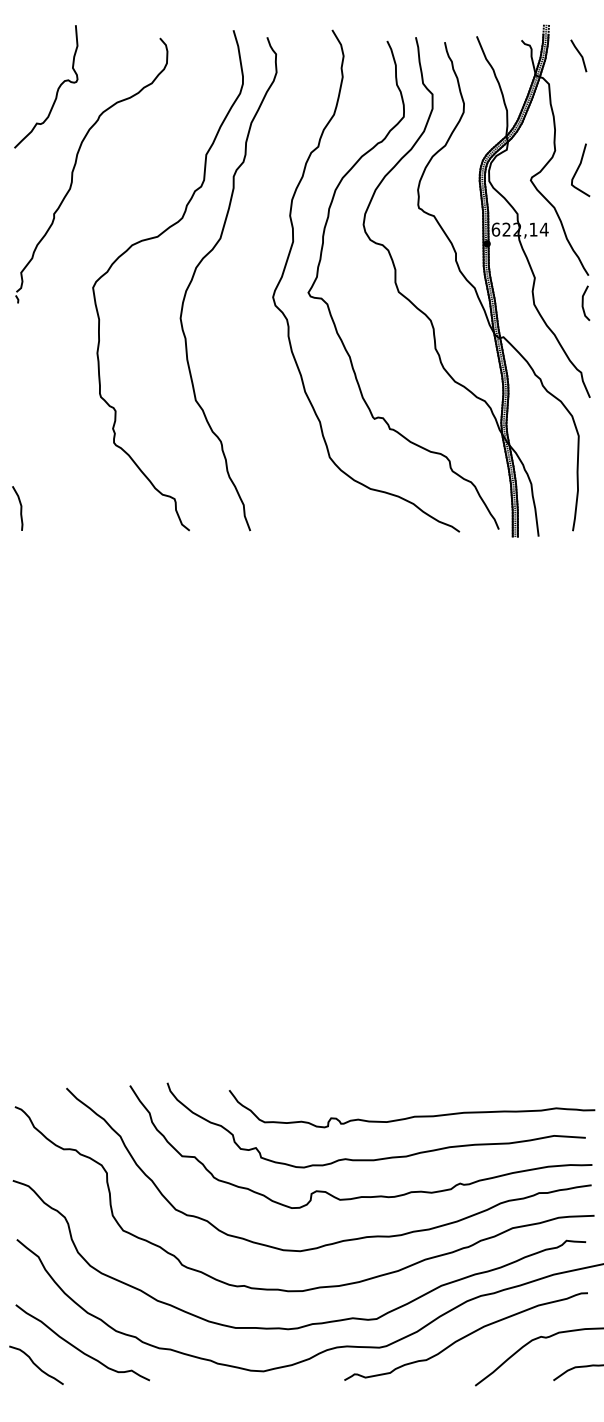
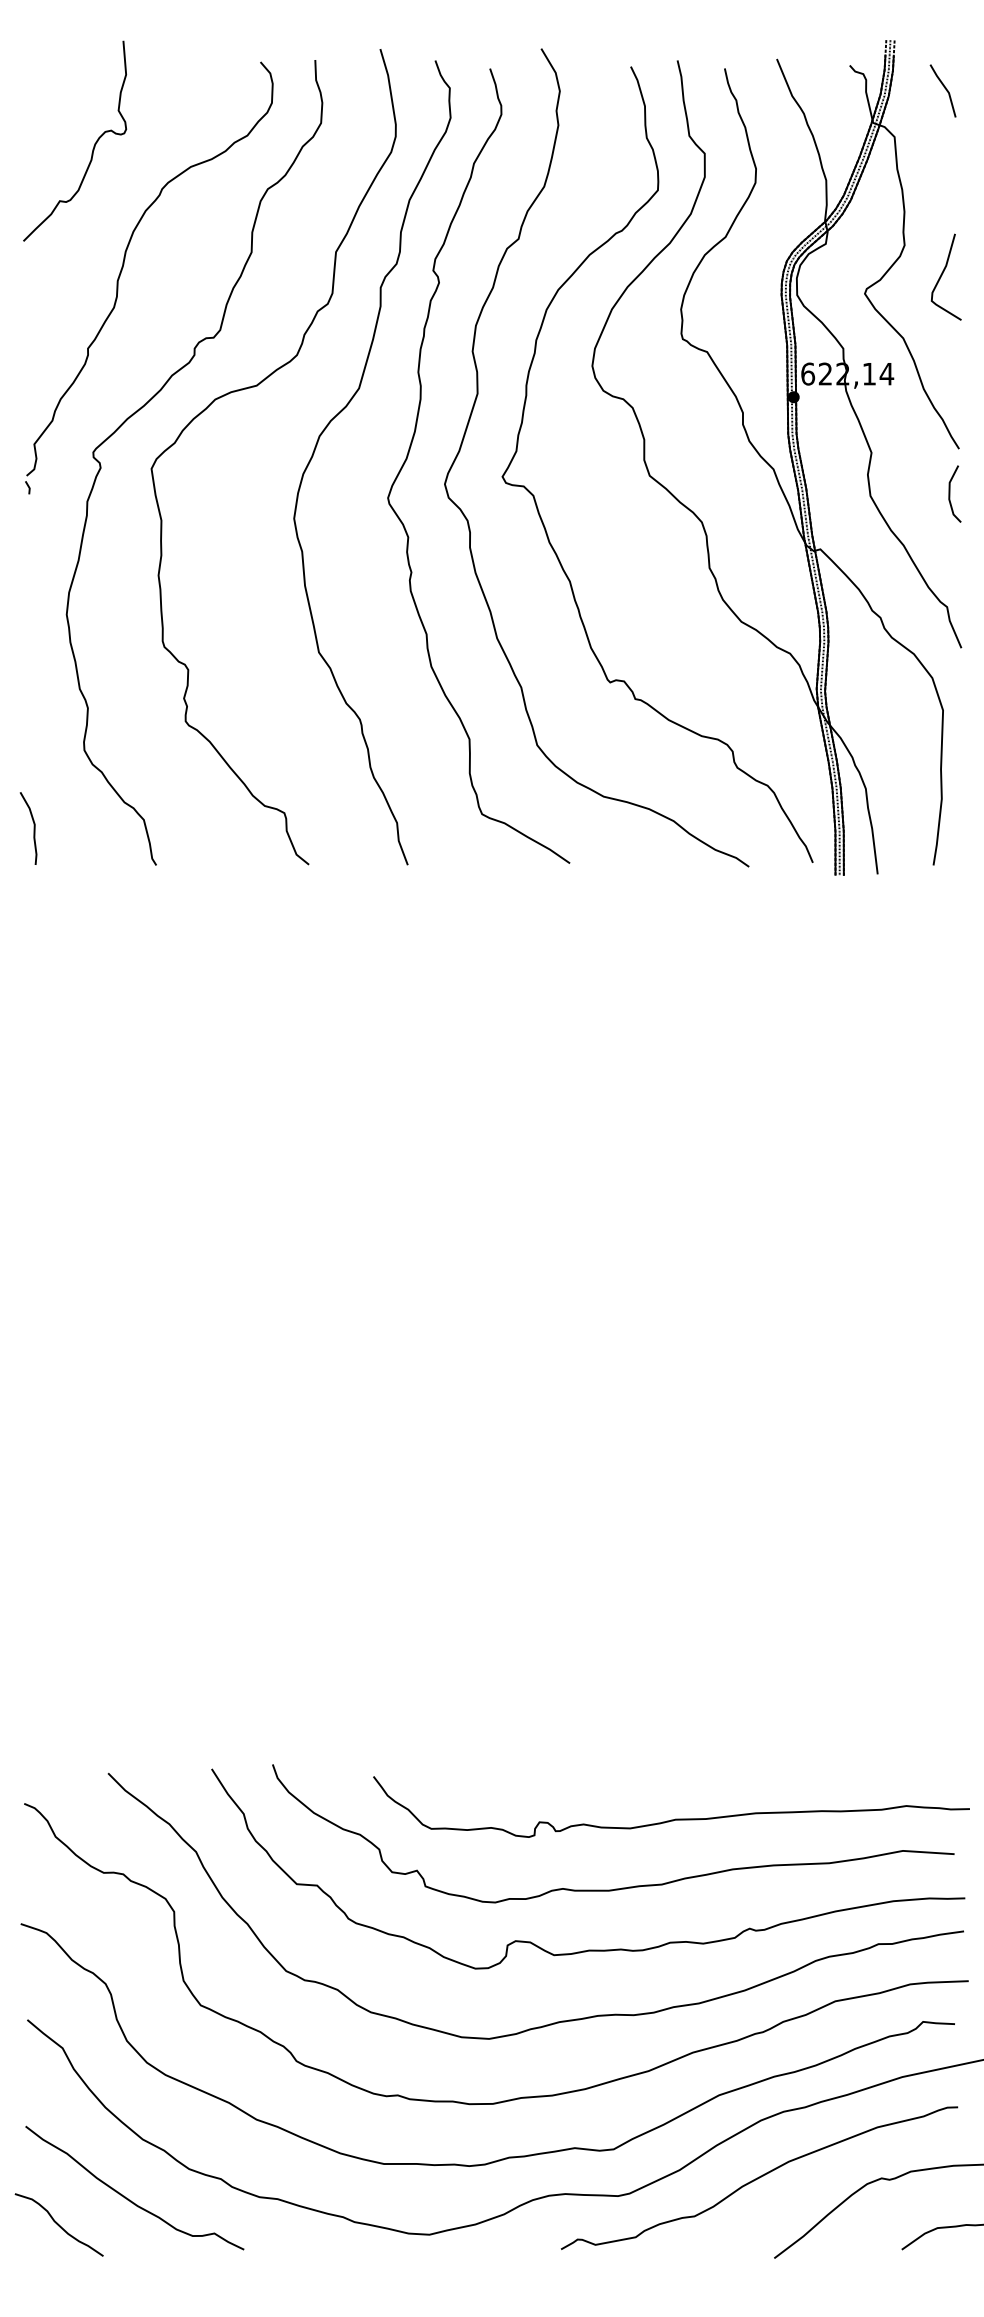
part: (87, 251) -> (142, 409), added
part: (252, 276) -> (411, 450), added

